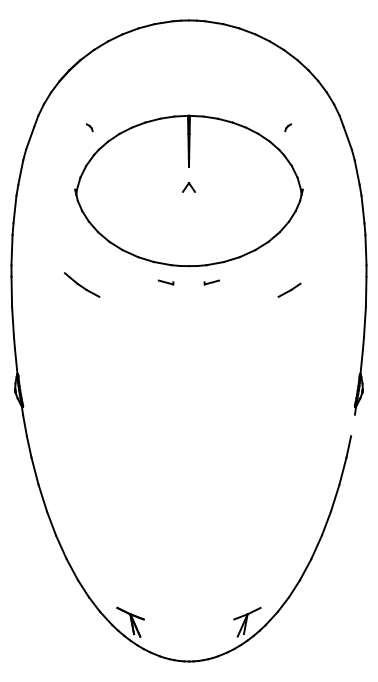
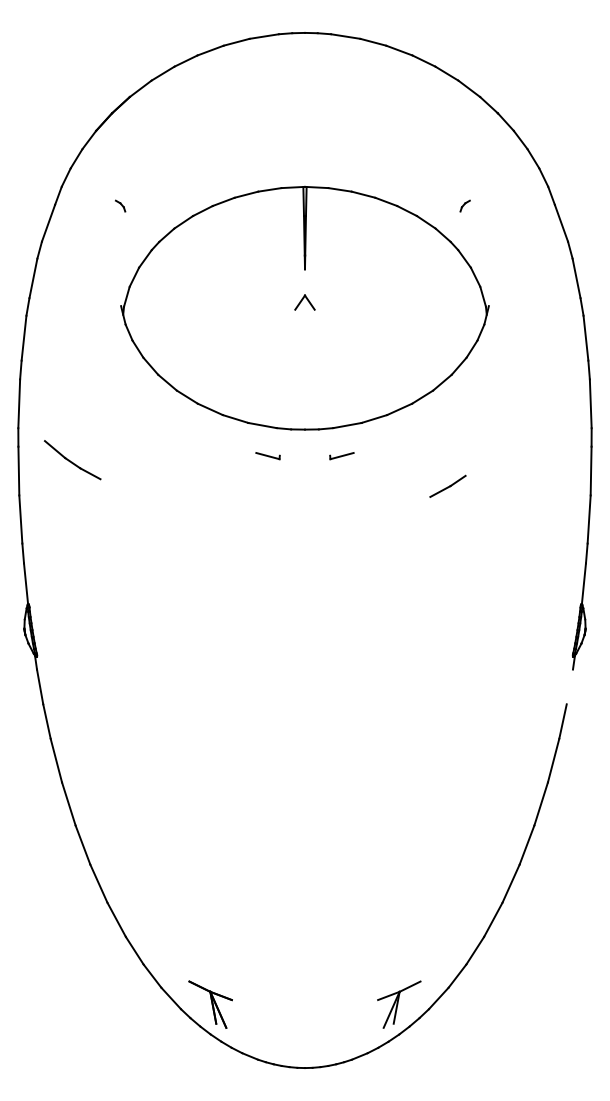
part: (89, 127) -> (120, 205), moved
part: (81, 284) -> (71, 459), moved
line: (289, 289) -> (447, 485), moved

